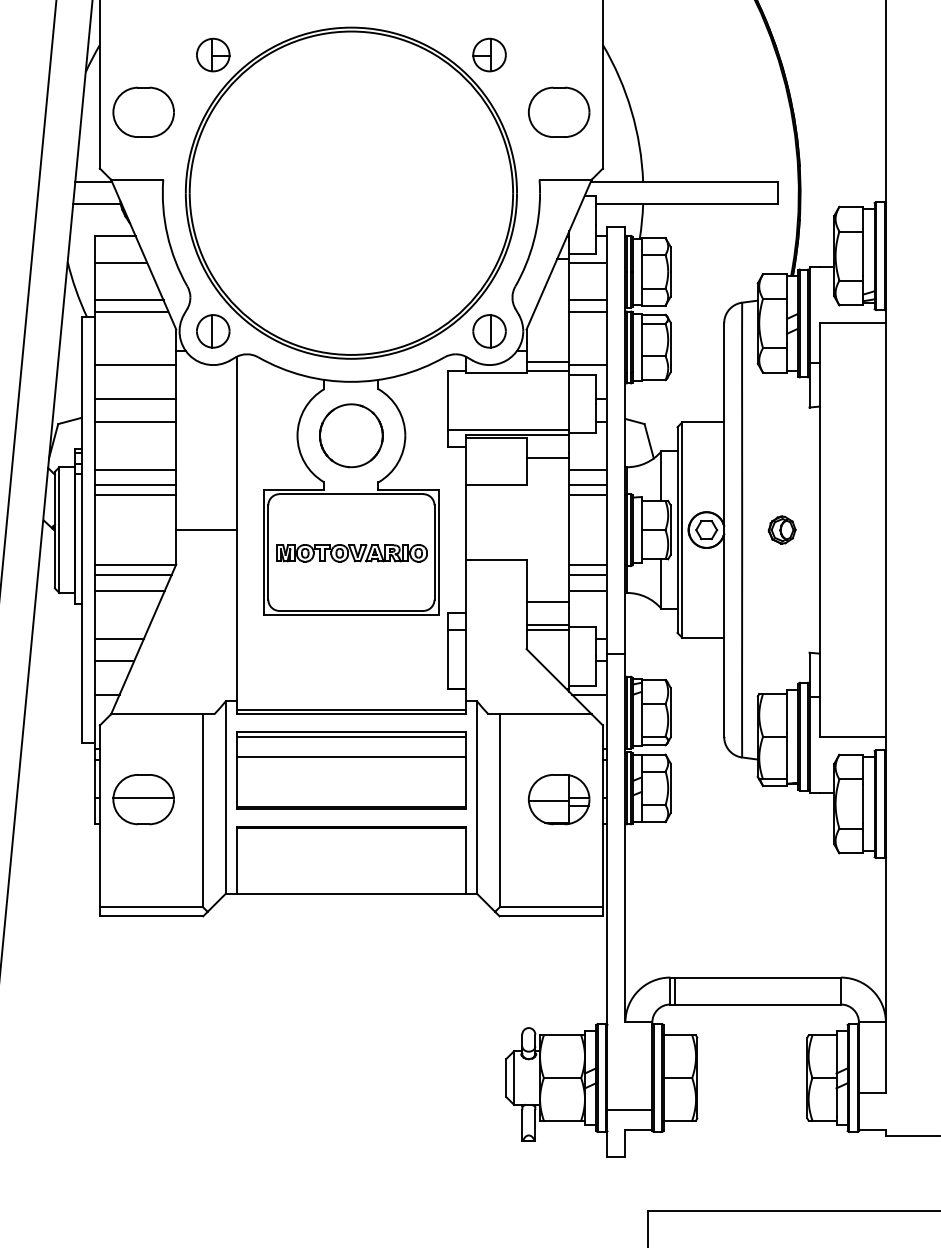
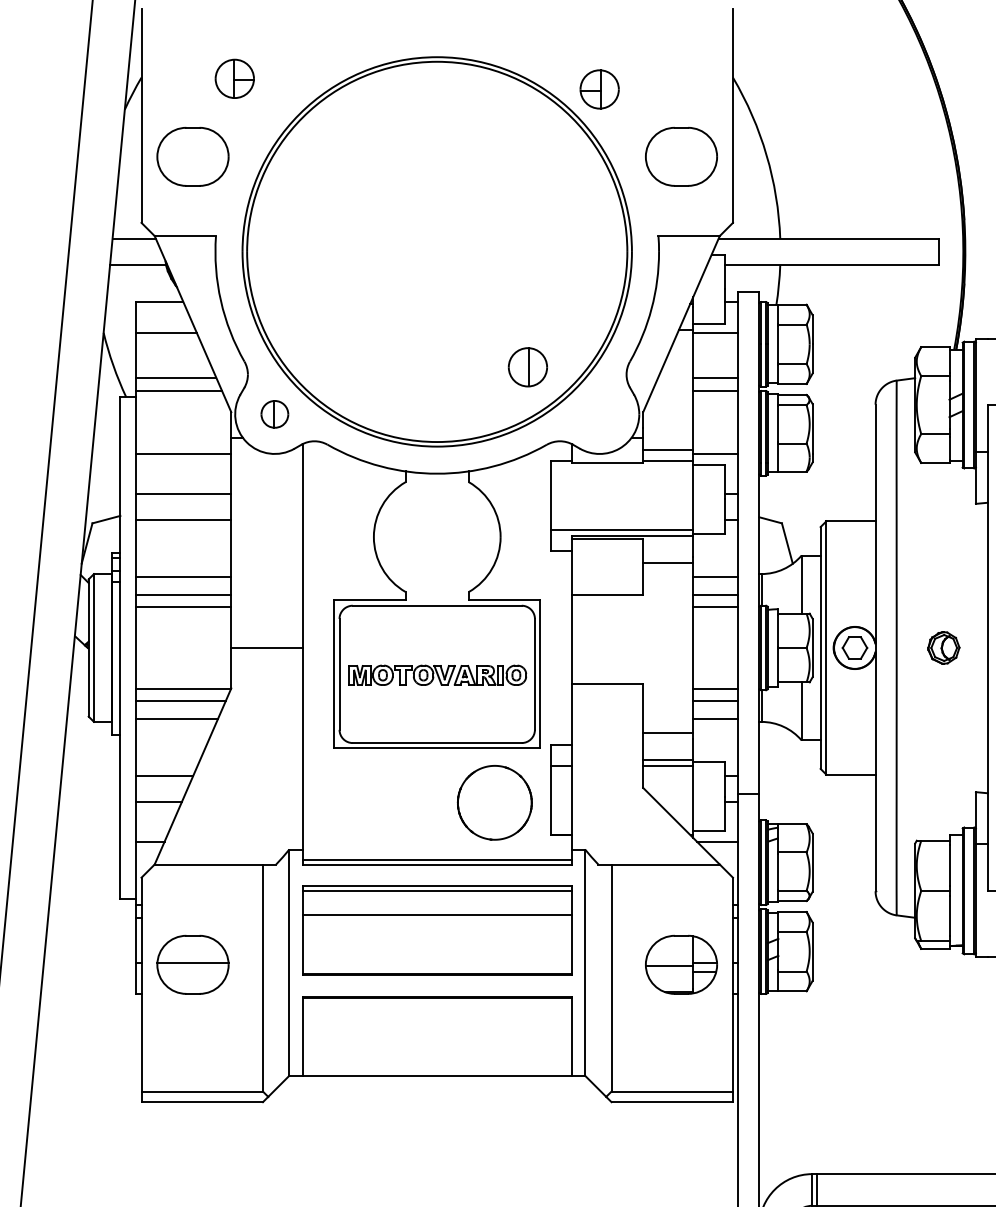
part: (213, 54) -> (235, 78), moved
part: (213, 331) -> (275, 414), size x0.7
part: (489, 331) -> (527, 367), moved
part: (351, 435) -> (494, 802), moved

